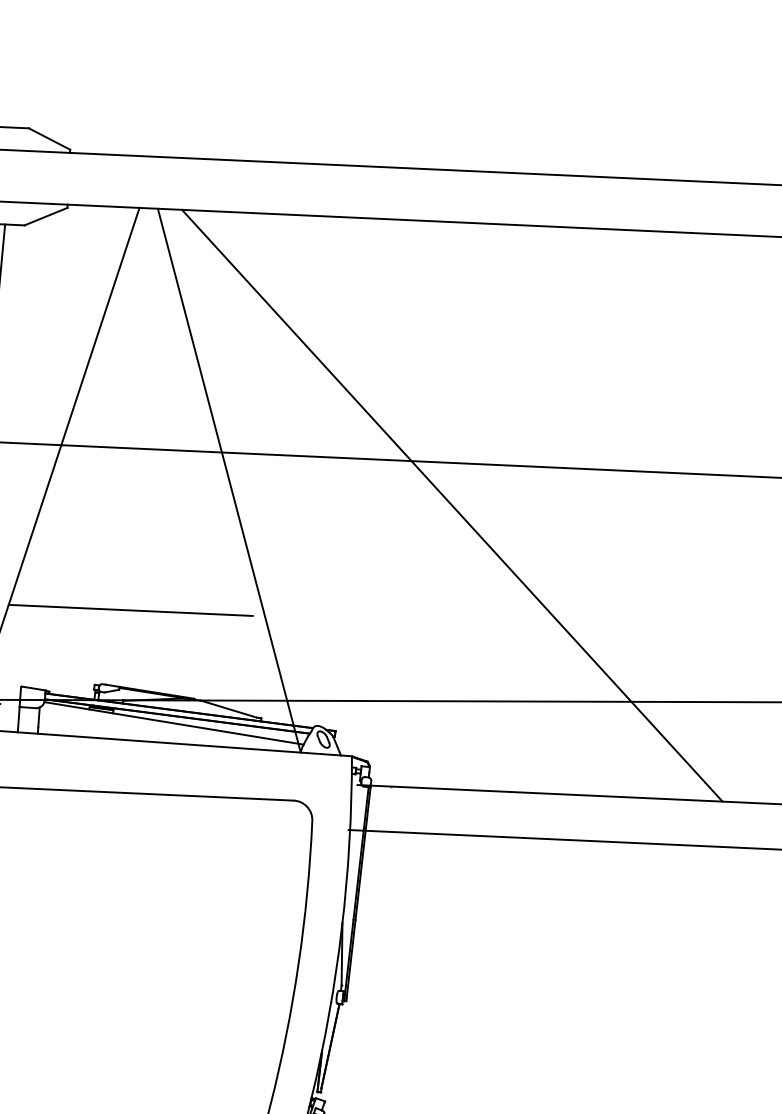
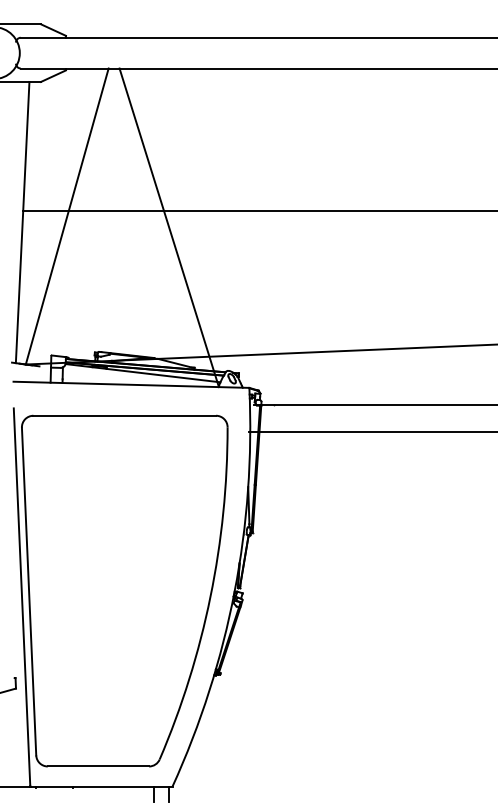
line: (451, 505) -> (301, 236), removed
line: (129, 610) -> (113, 307), removed

